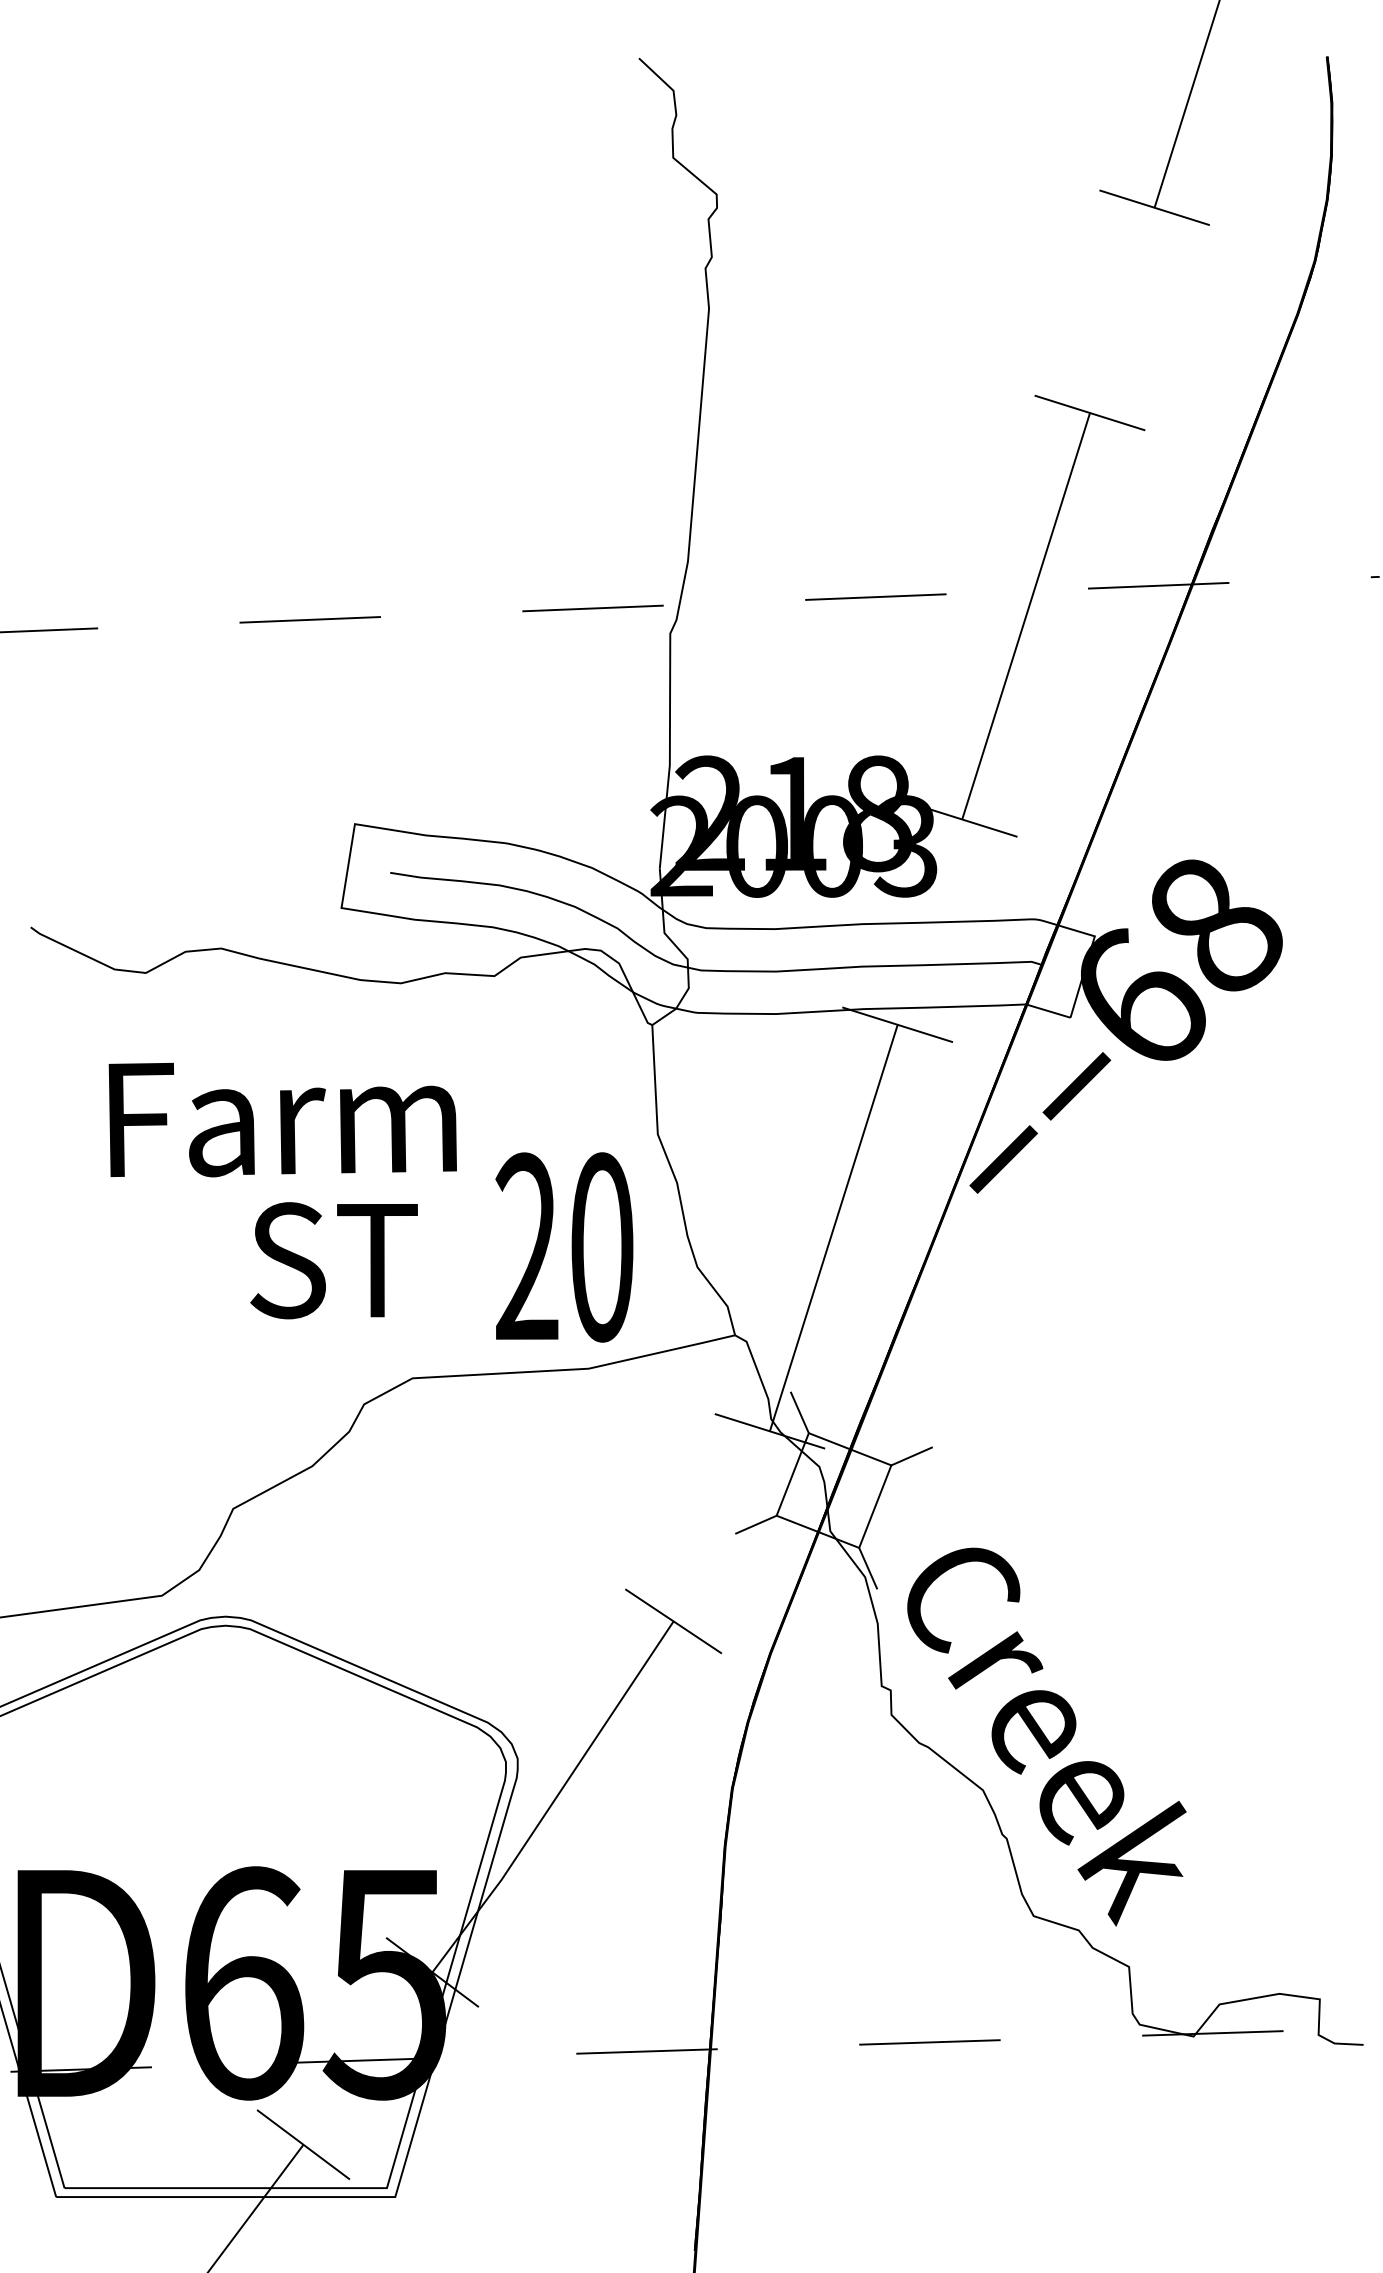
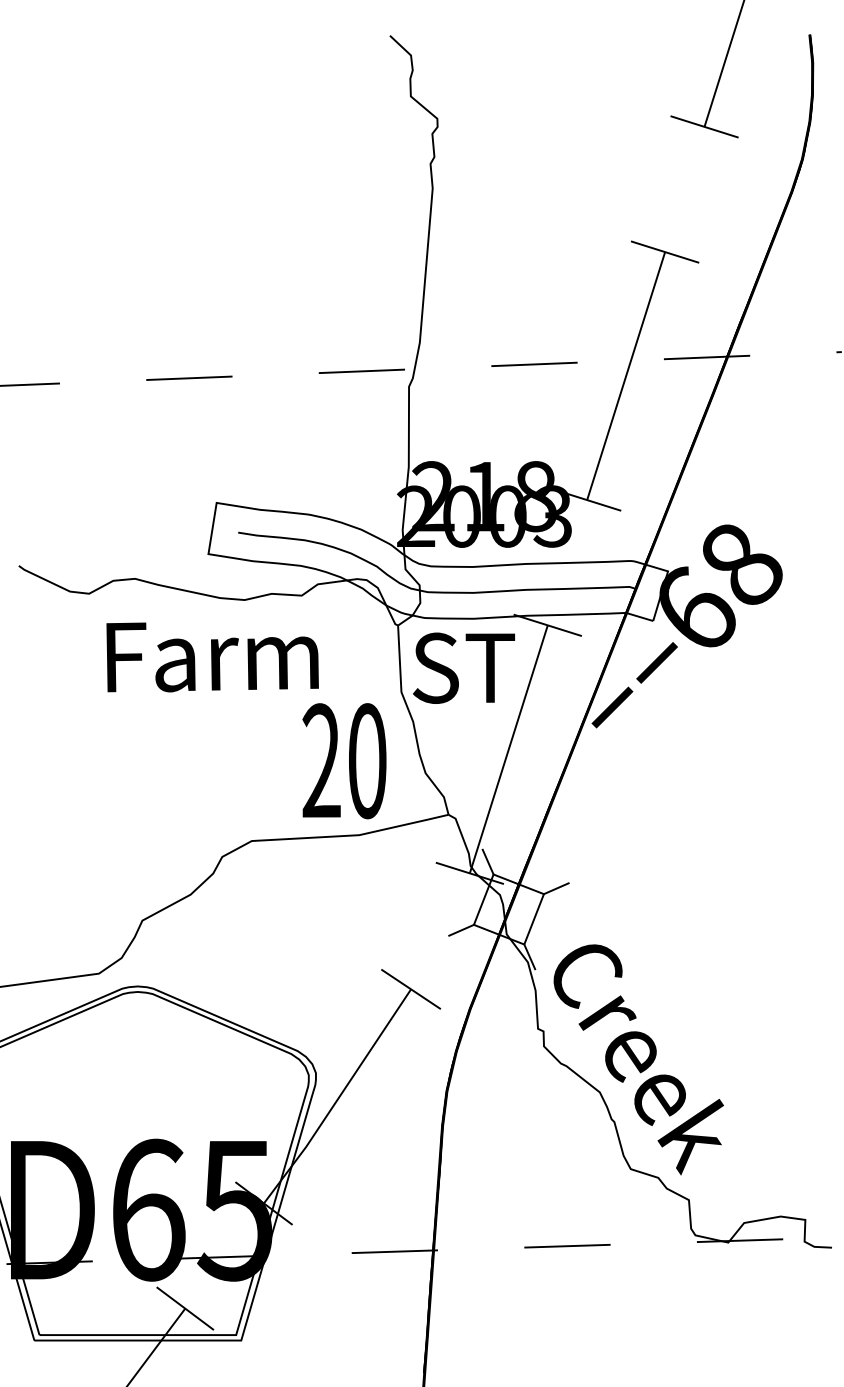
text: (282, 1120) -> (212, 657), moved
text: (333, 1259) -> (463, 667), moved

